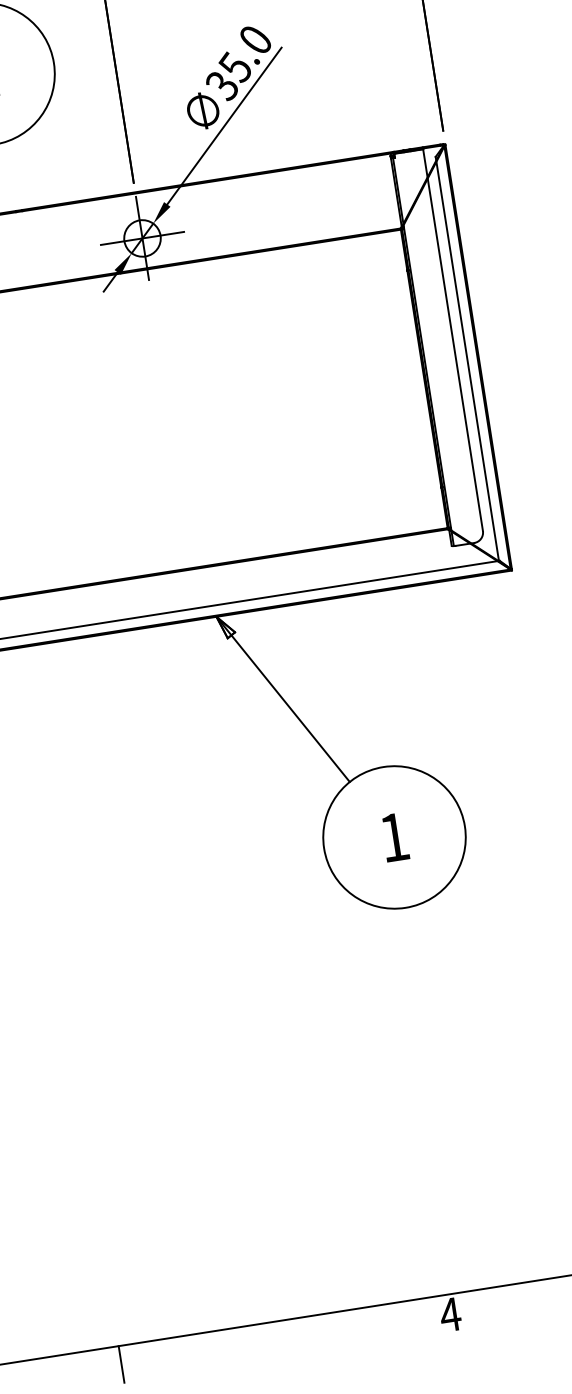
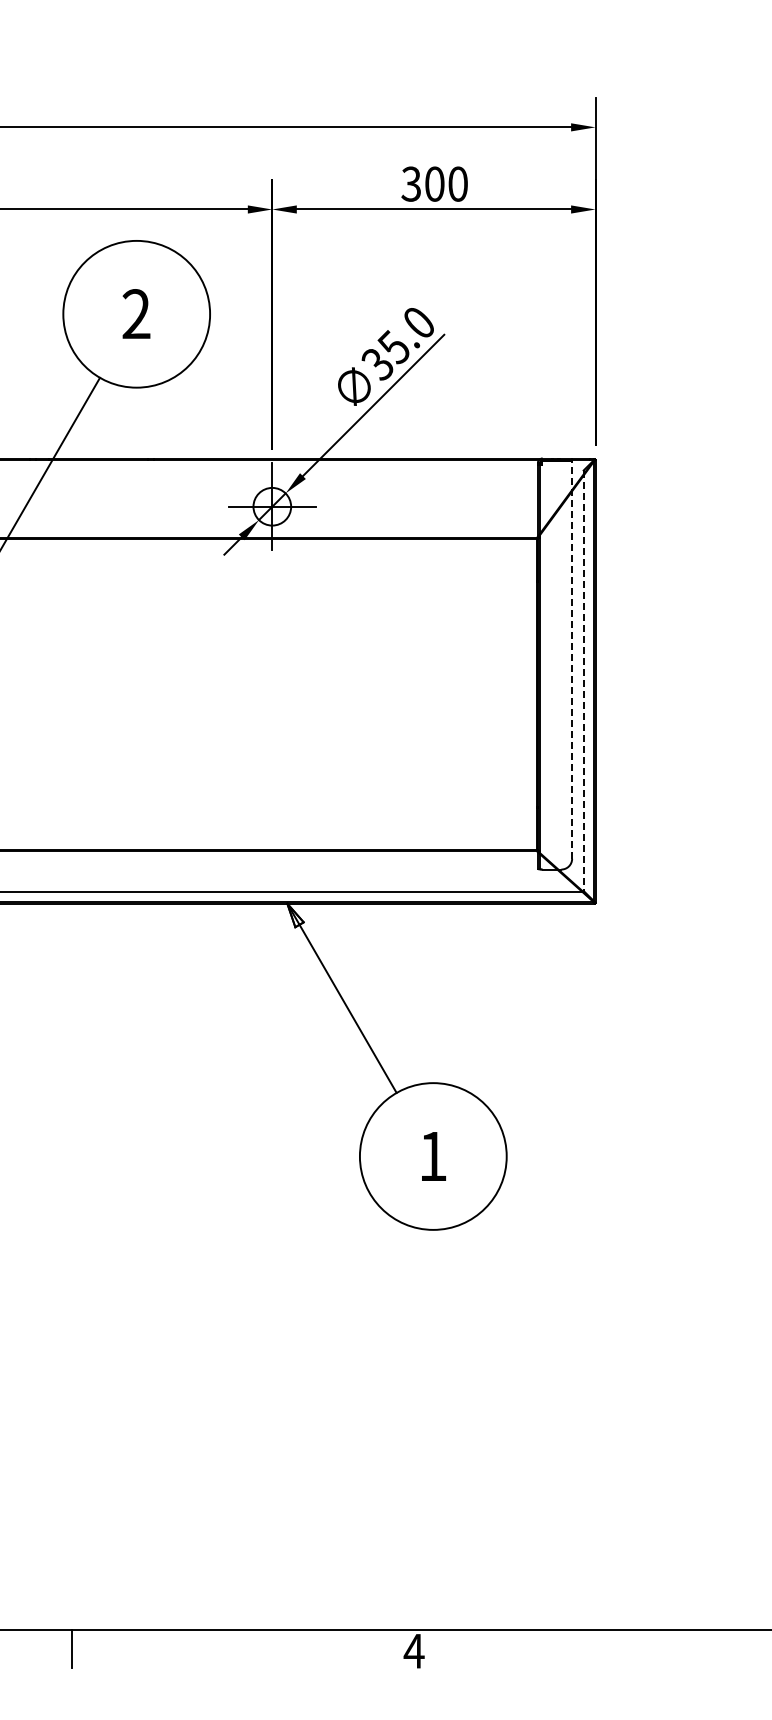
line: (453, 339) -> (572, 659), solid -> dashed
line: (467, 359) -> (583, 681), solid -> dashed

